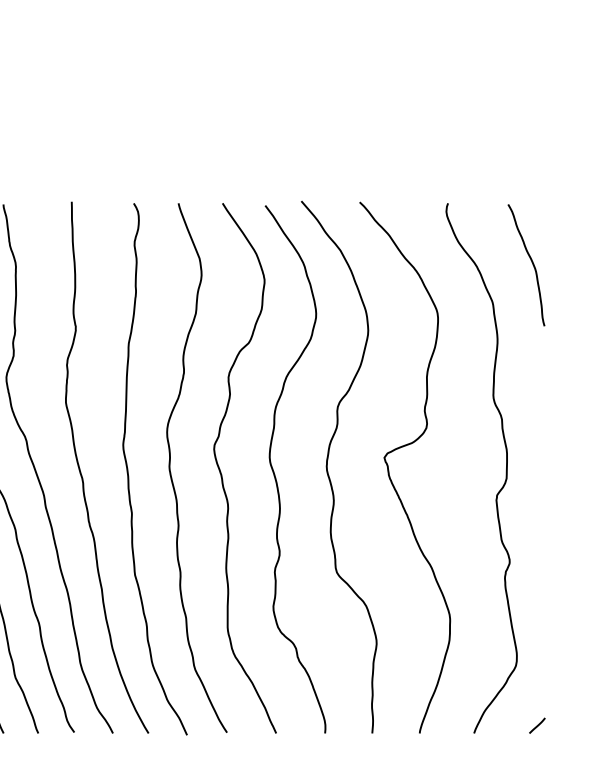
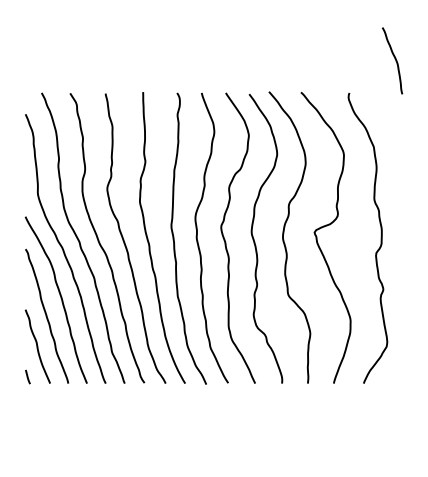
curve: (530, 262) -> (394, 59), moved
curve: (537, 724) -> (398, 378), removed

